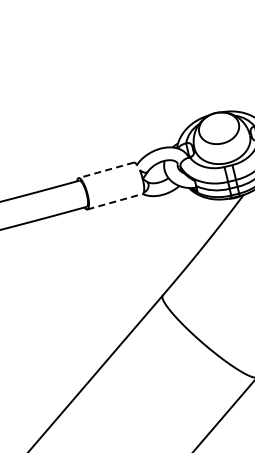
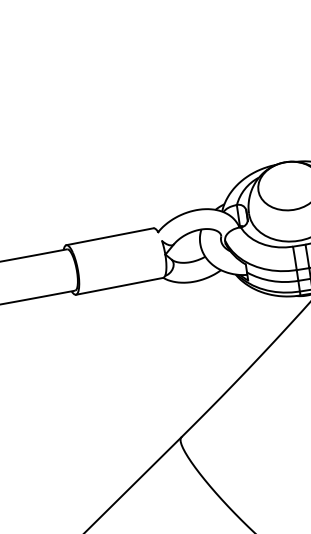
line: (106, 170) -> (110, 236), dashed -> solid
line: (115, 201) -> (120, 286), dashed -> solid

